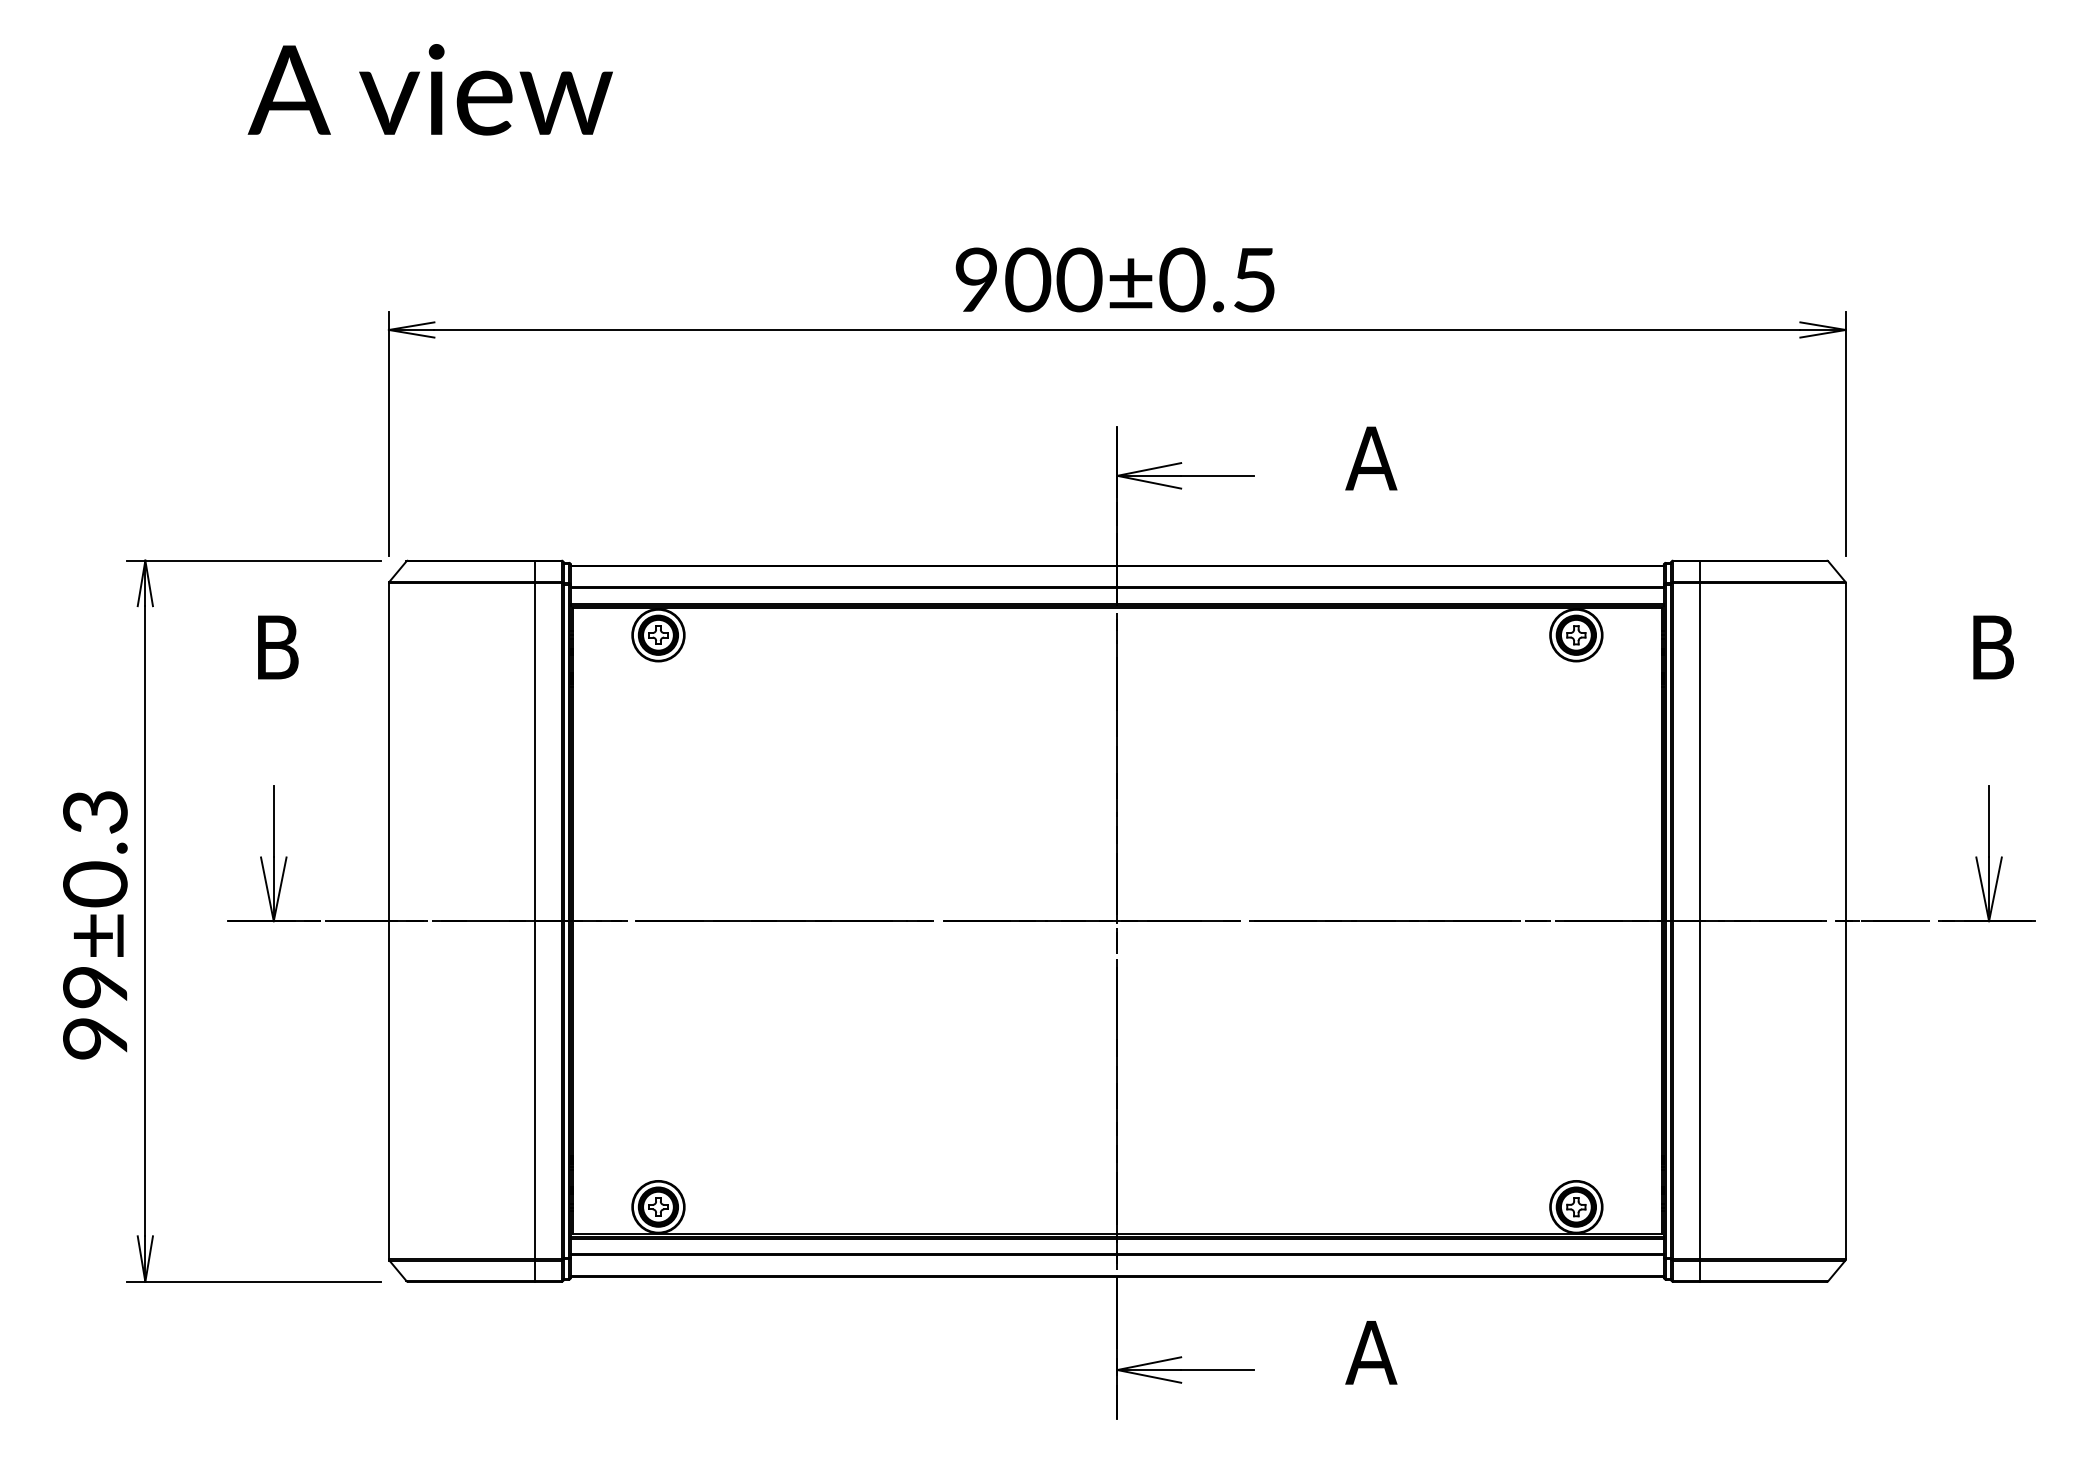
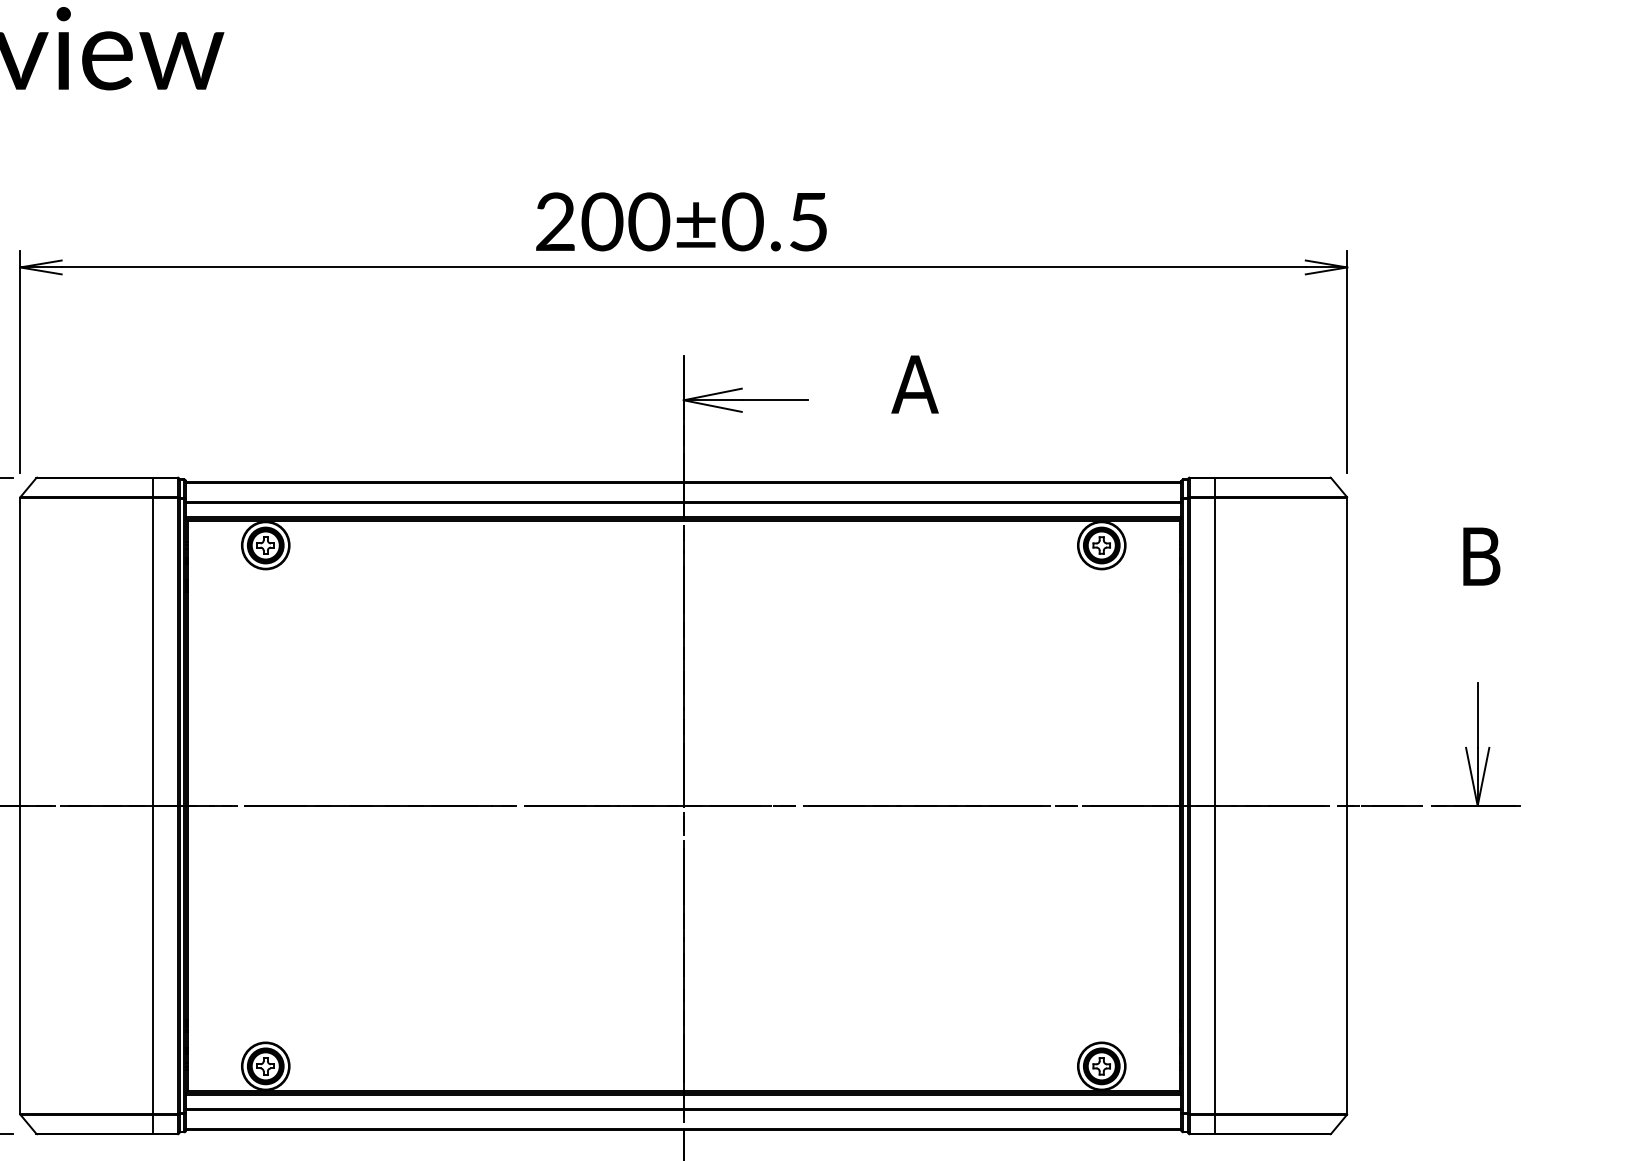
text: (976, 279) -> (555, 221), 900±0.5 -> 200±0.5

